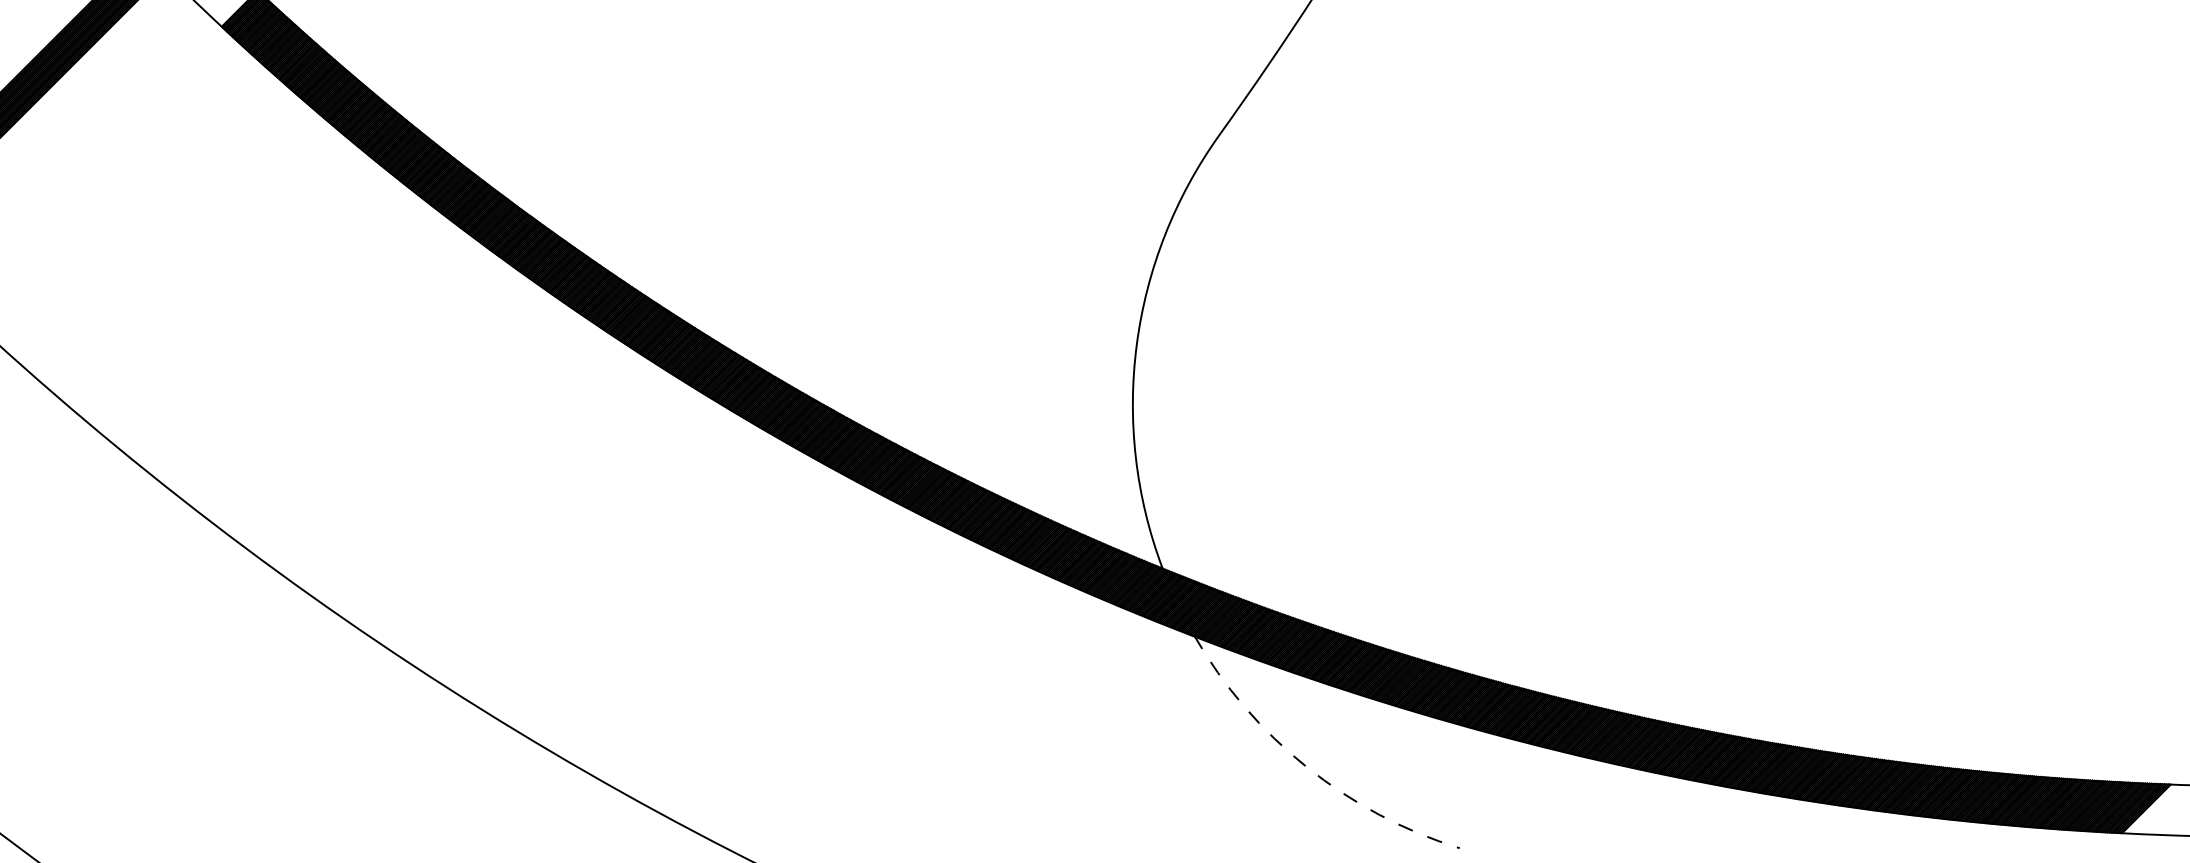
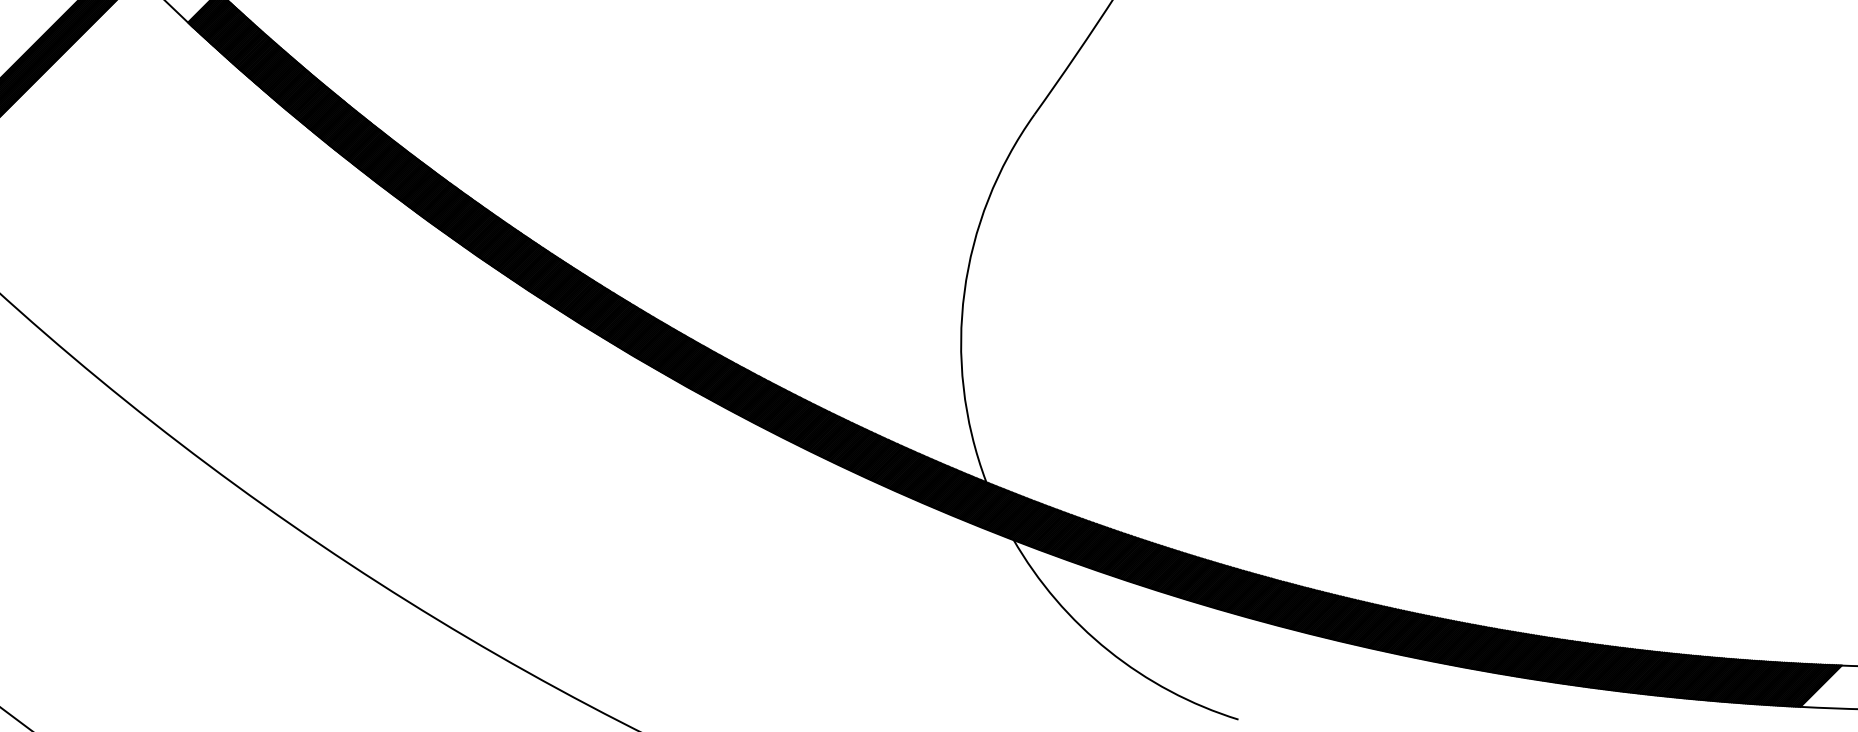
arc: (1306, 767) -> (1108, 651), dashed -> solid

